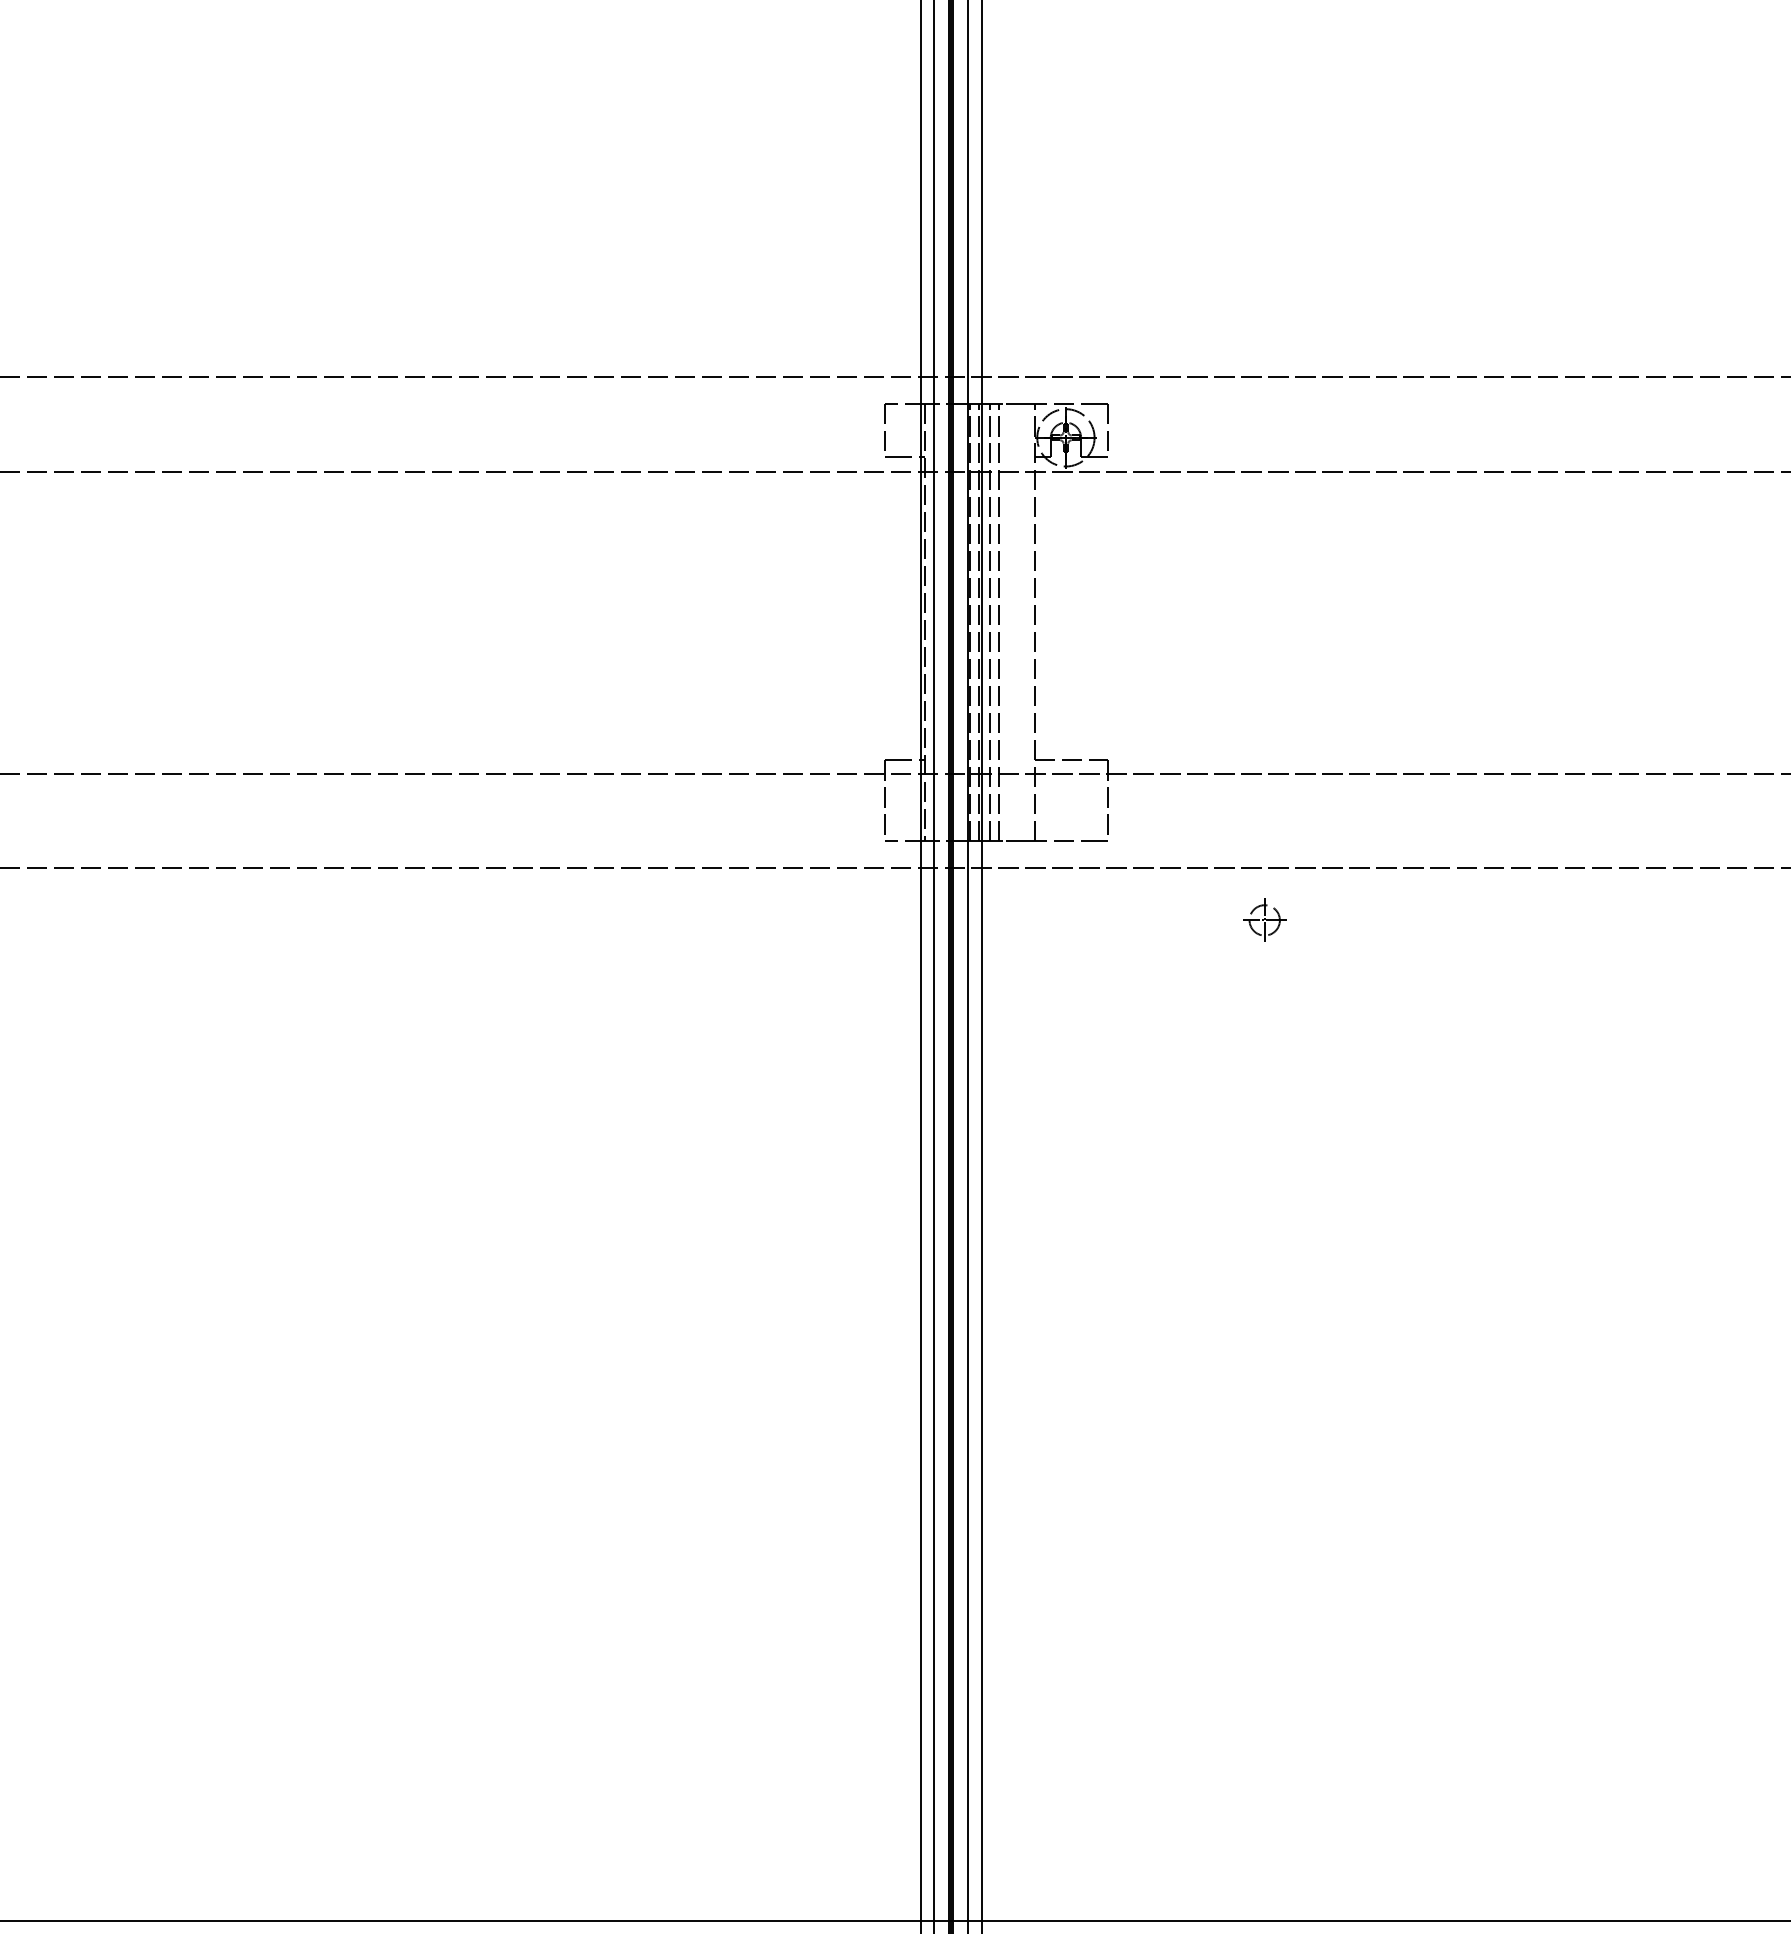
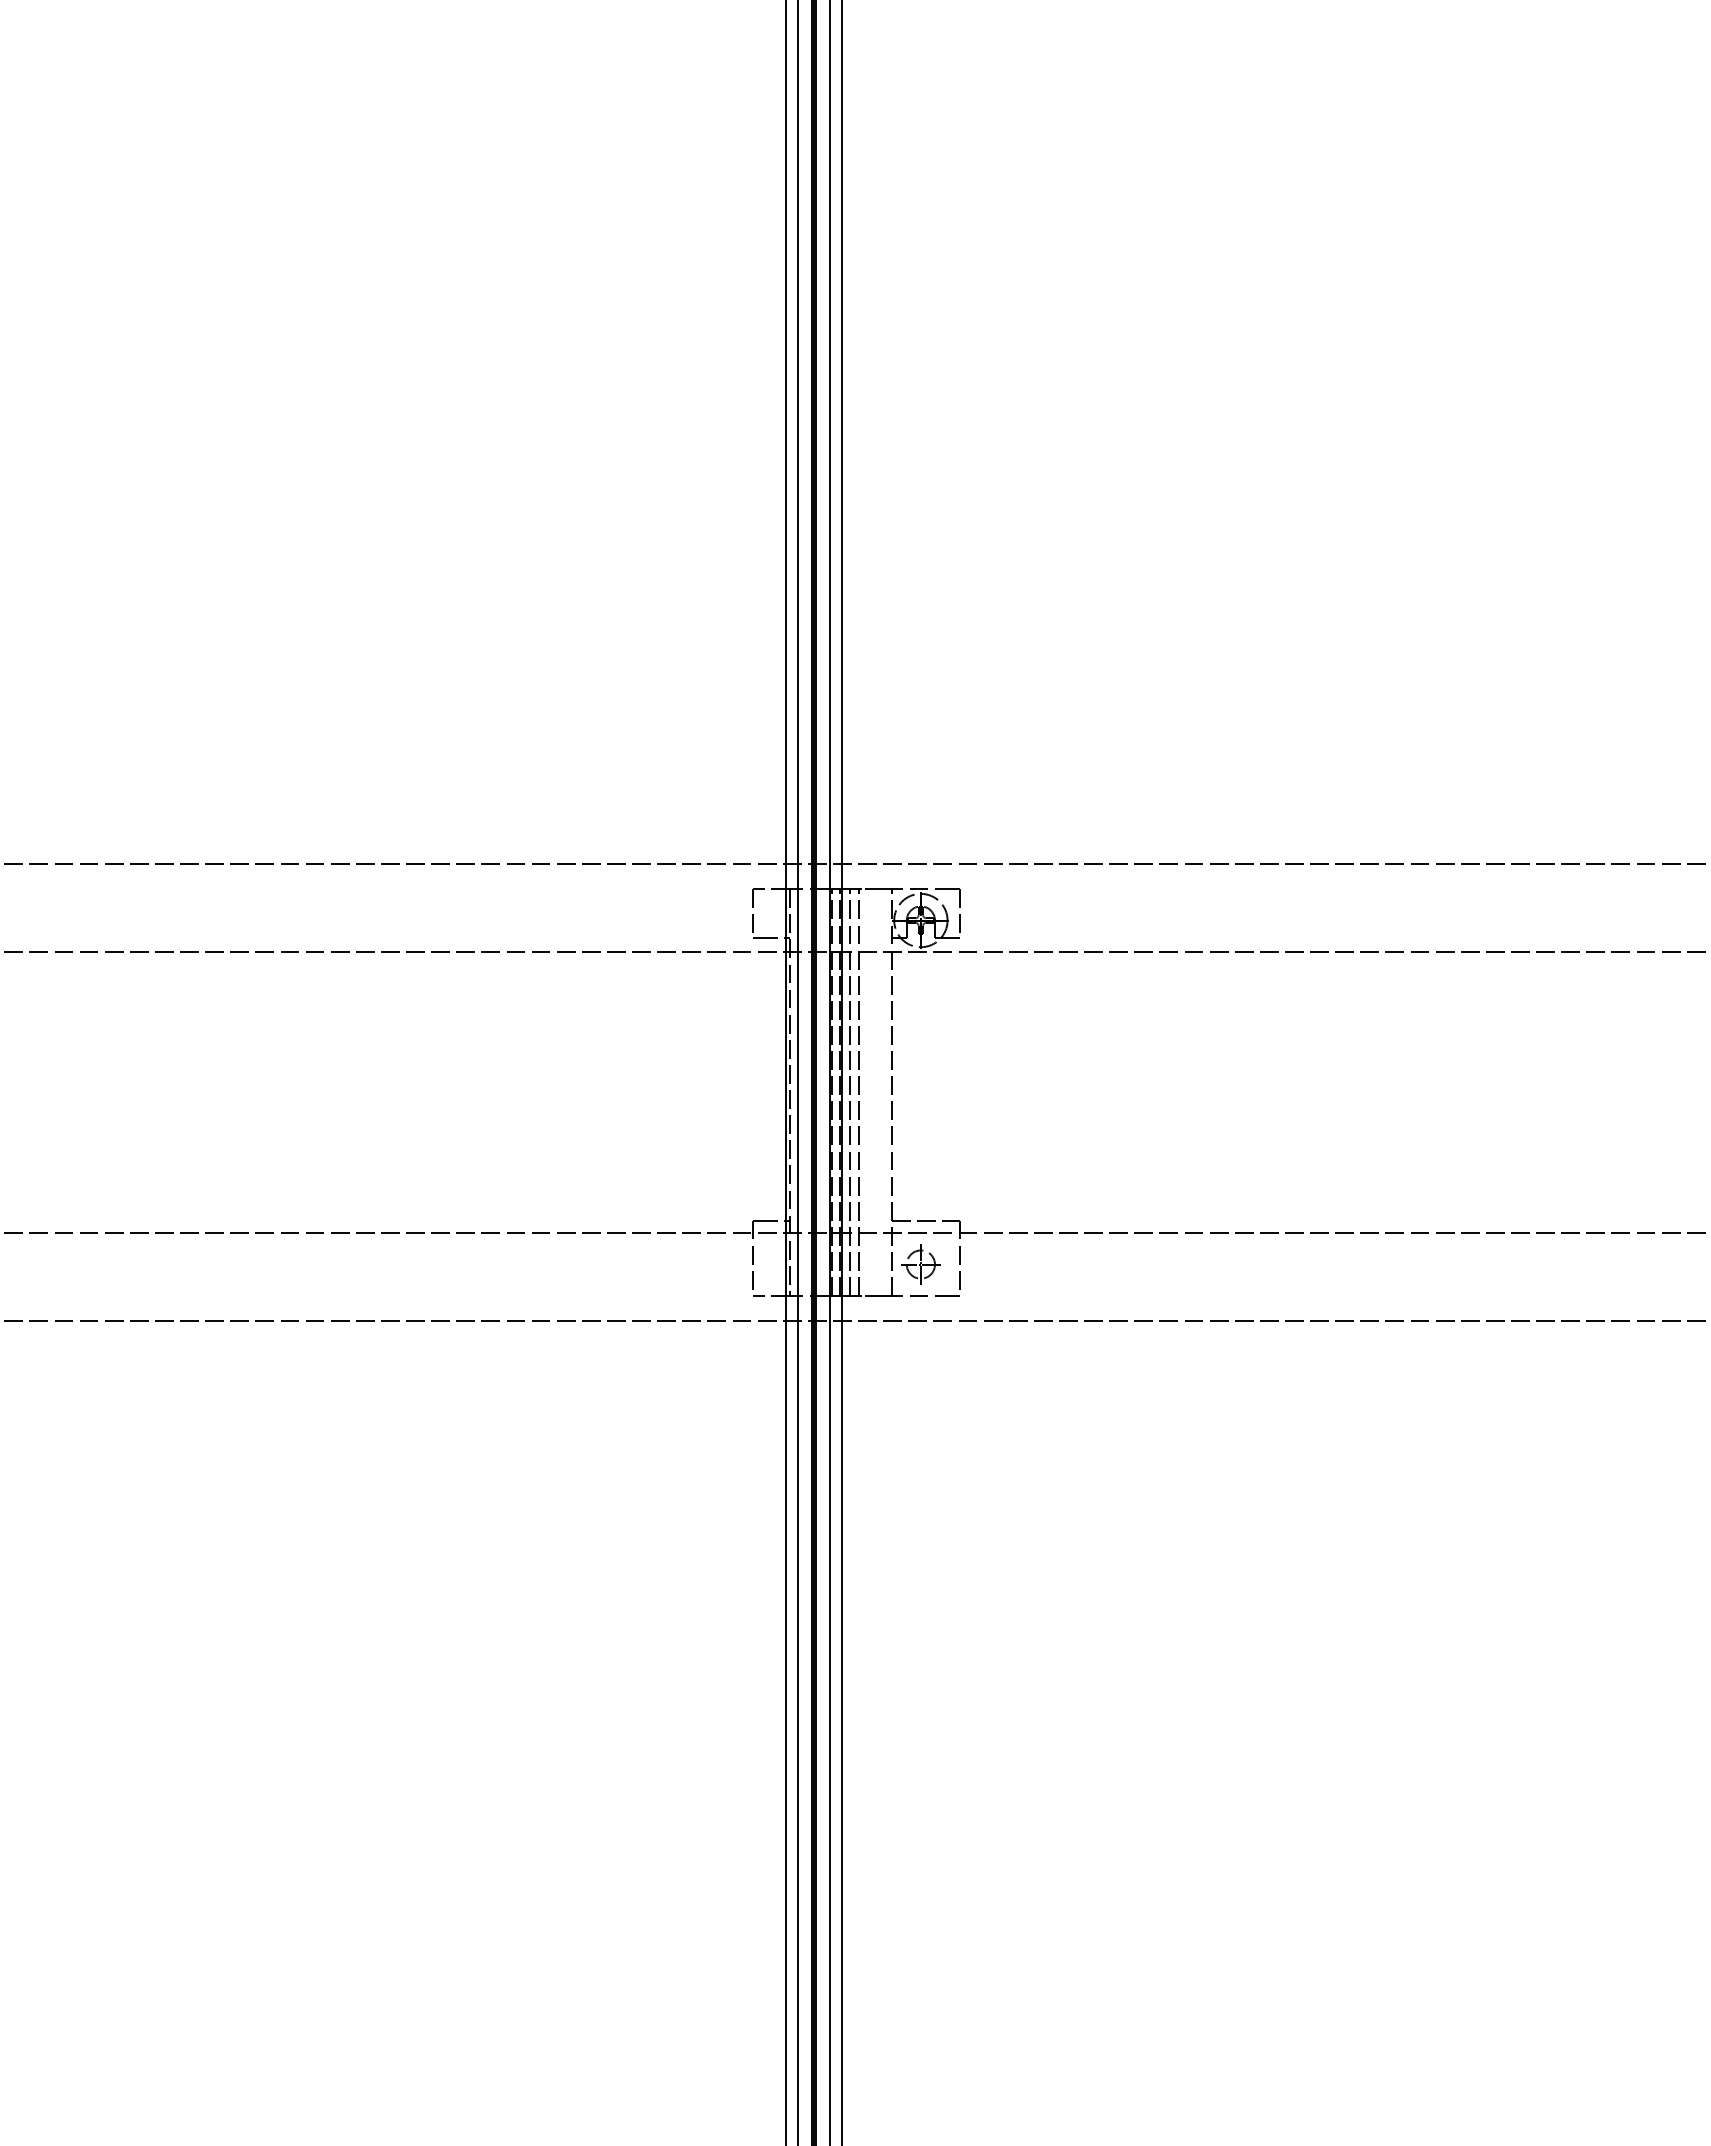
part: (1264, 920) -> (920, 1264), moved

